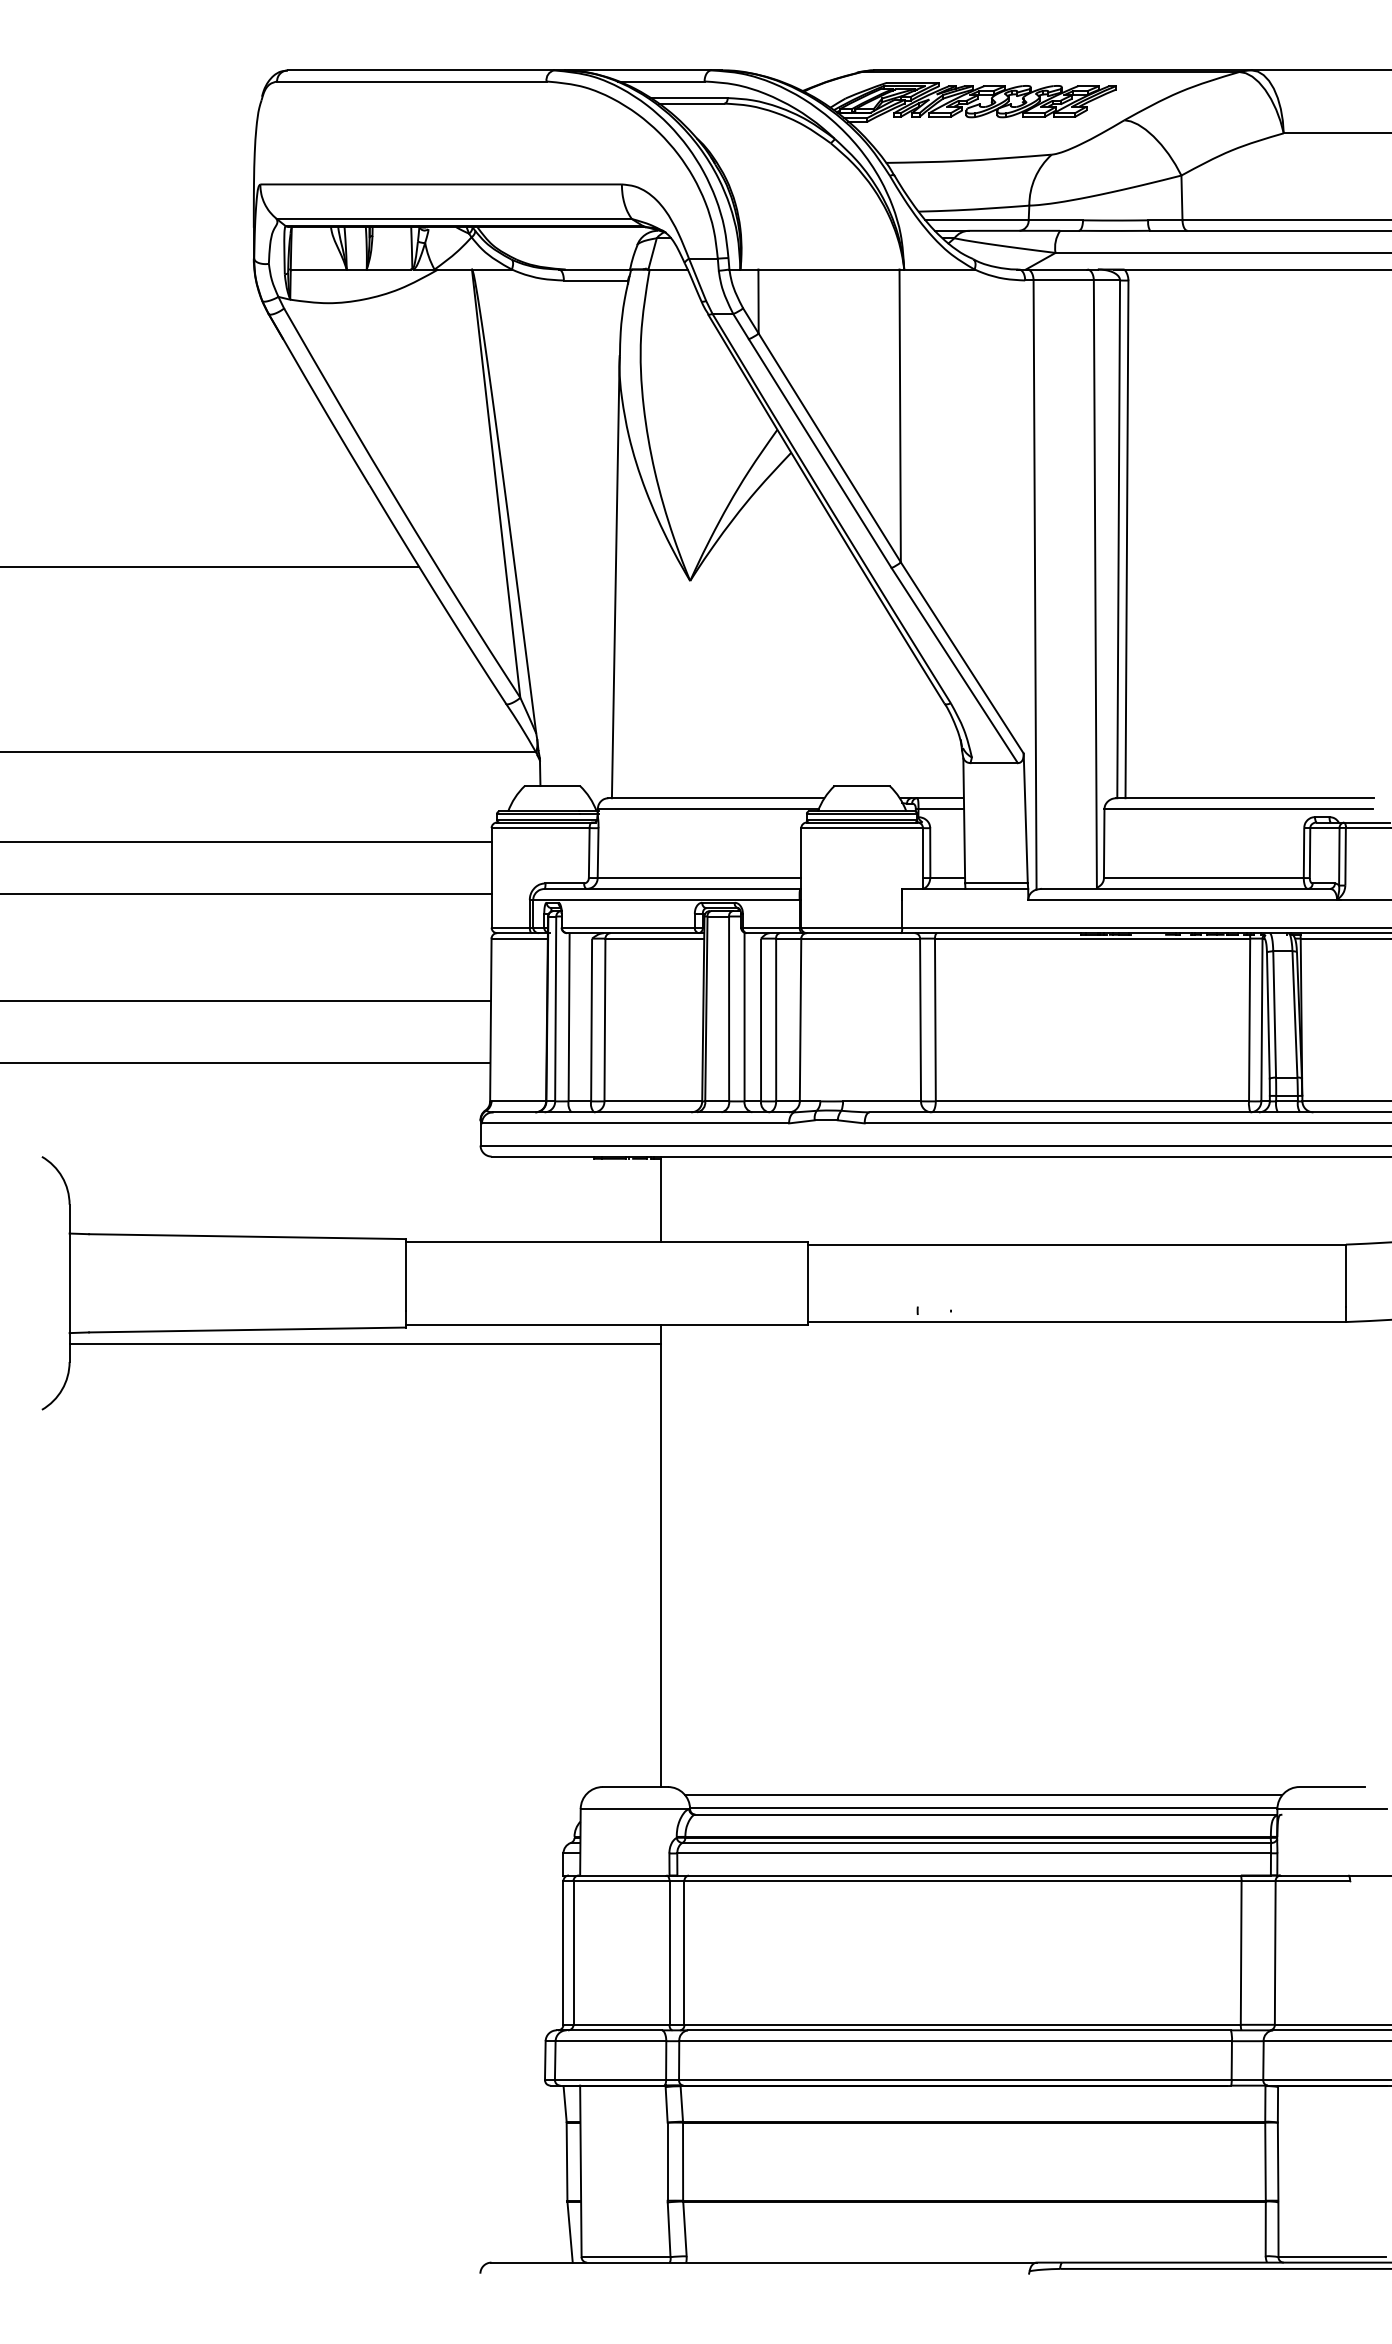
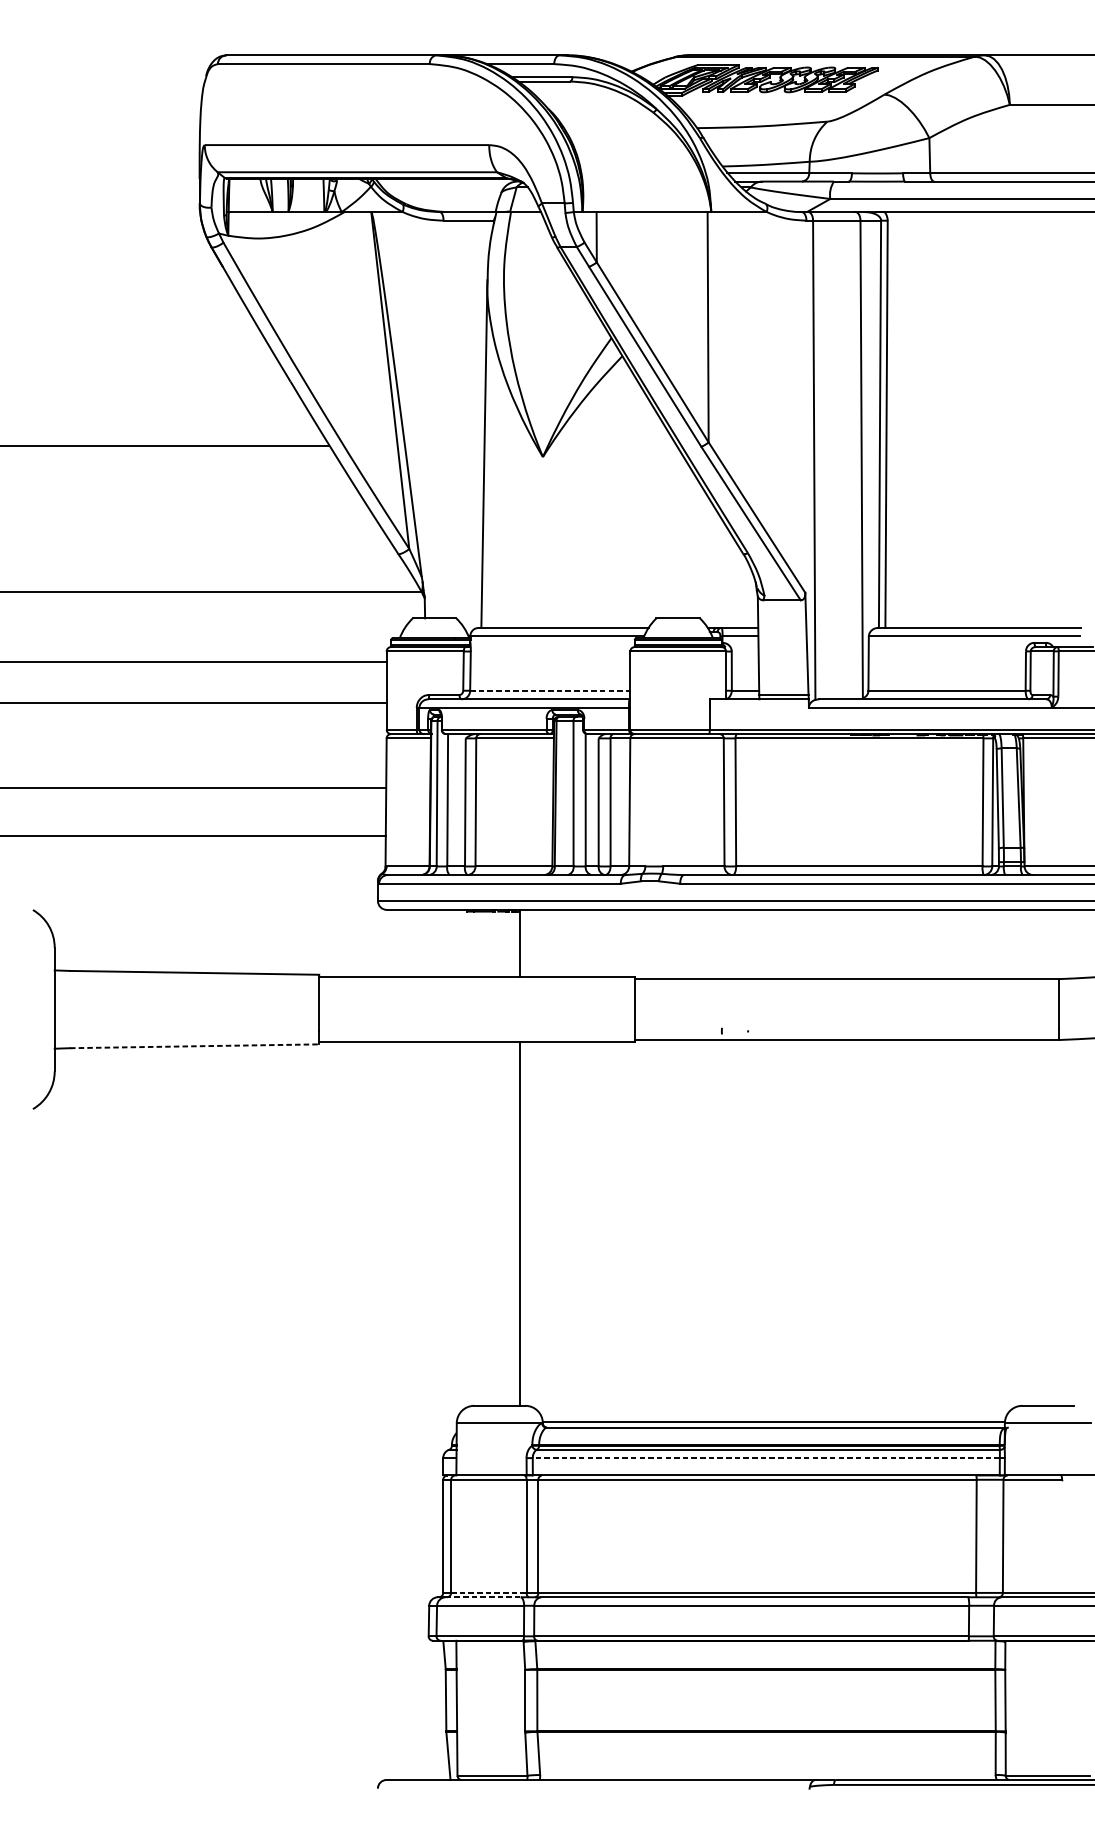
line: (699, 878) -> (550, 691), solid -> dashed
line: (247, 1329) -> (194, 1045), solid -> dashed
line: (365, 1343) -> (287, 1056), removed
line: (983, 1795) -> (773, 1412), removed
line: (974, 1853) -> (766, 1458), solid -> dashed
line: (622, 2024) -> (489, 1592), solid -> dashed
line: (614, 2030) -> (483, 1597), solid -> dashed

